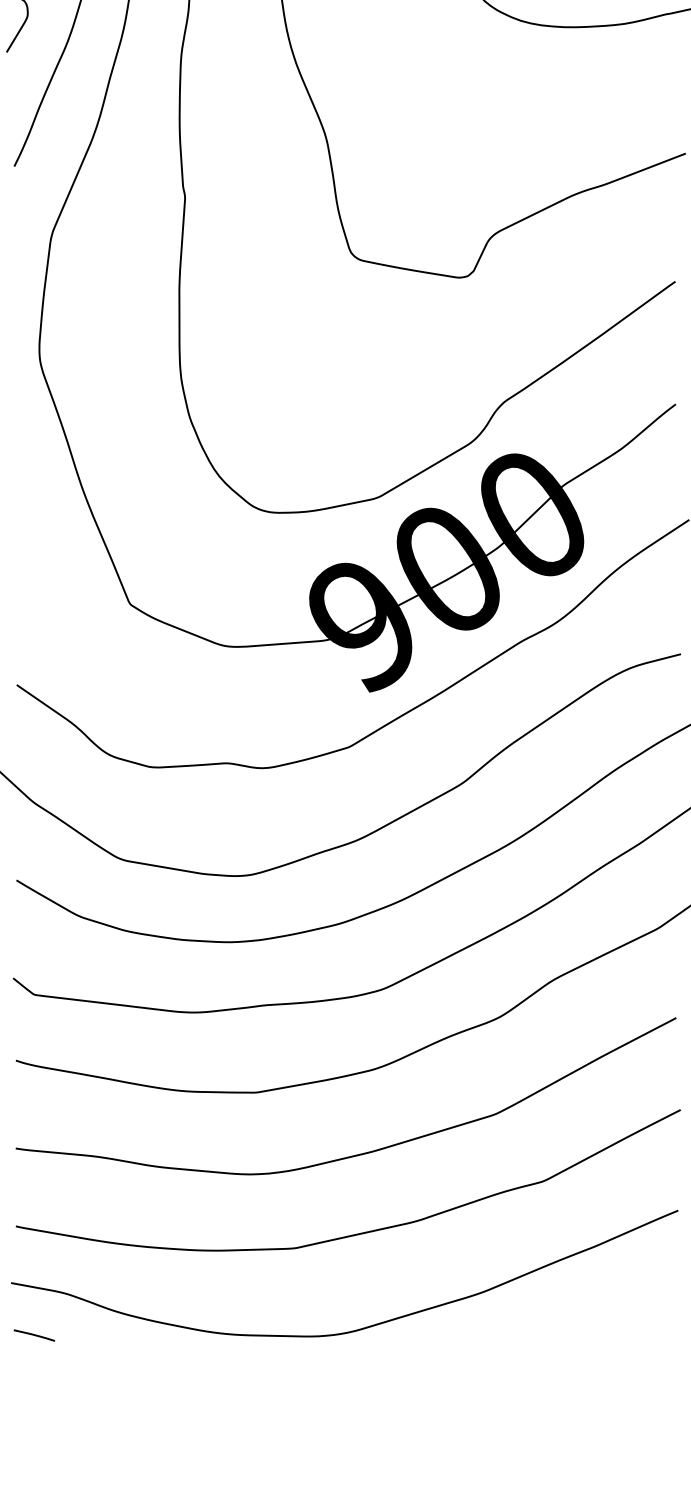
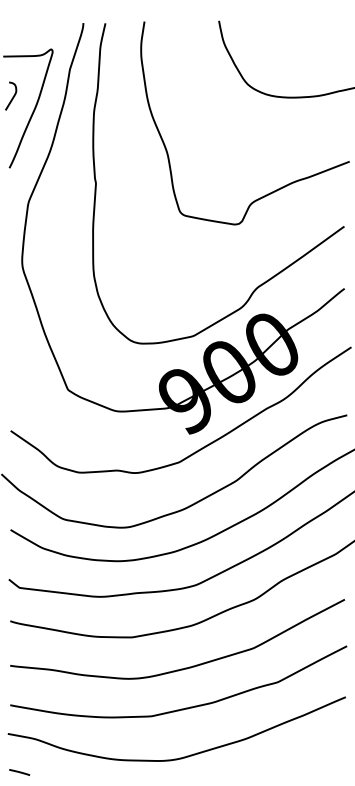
line: (34, 1335) -> (19, 772), moved

